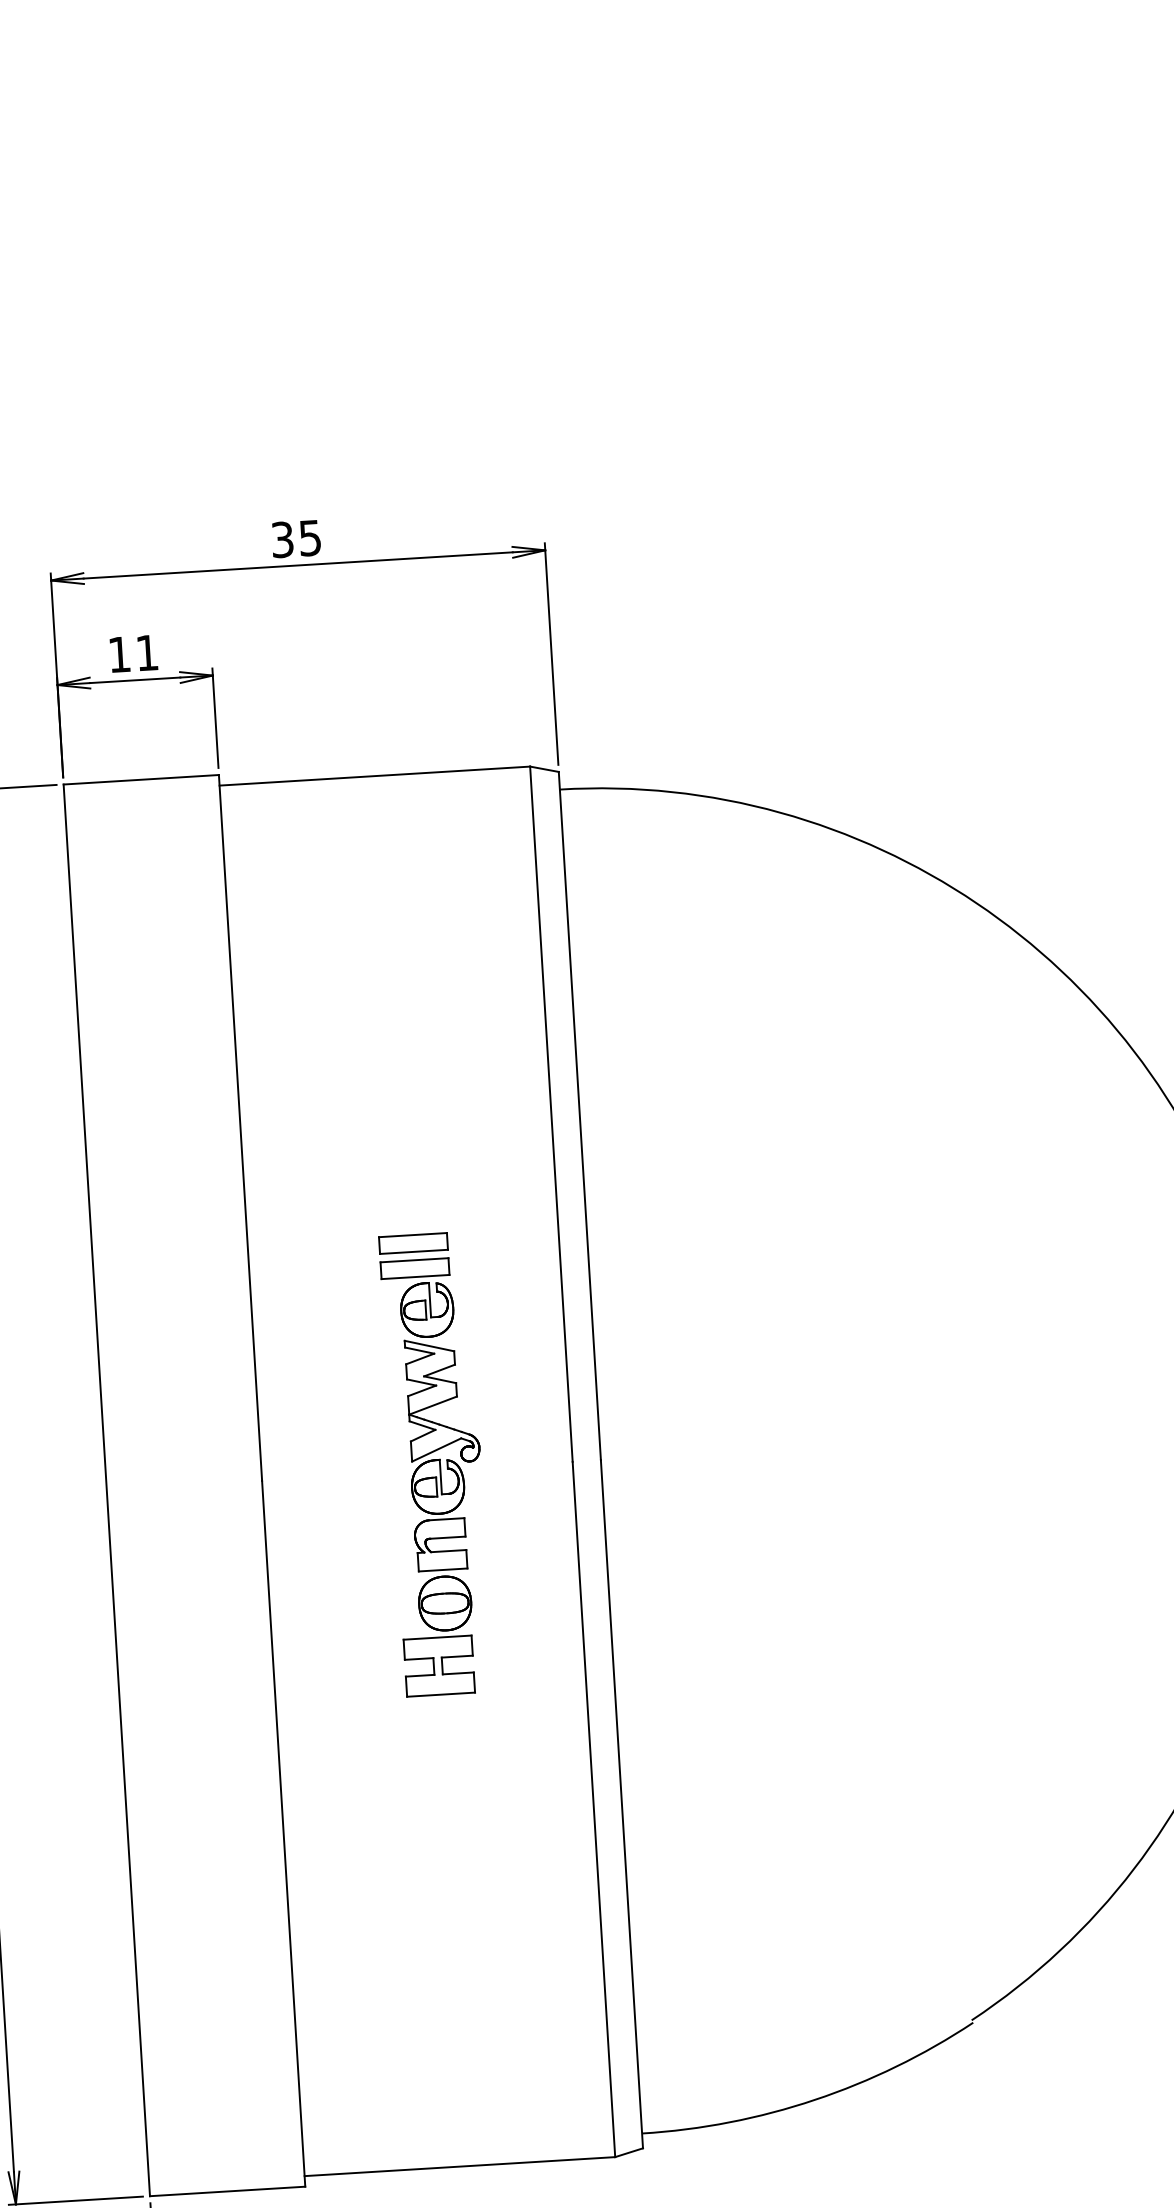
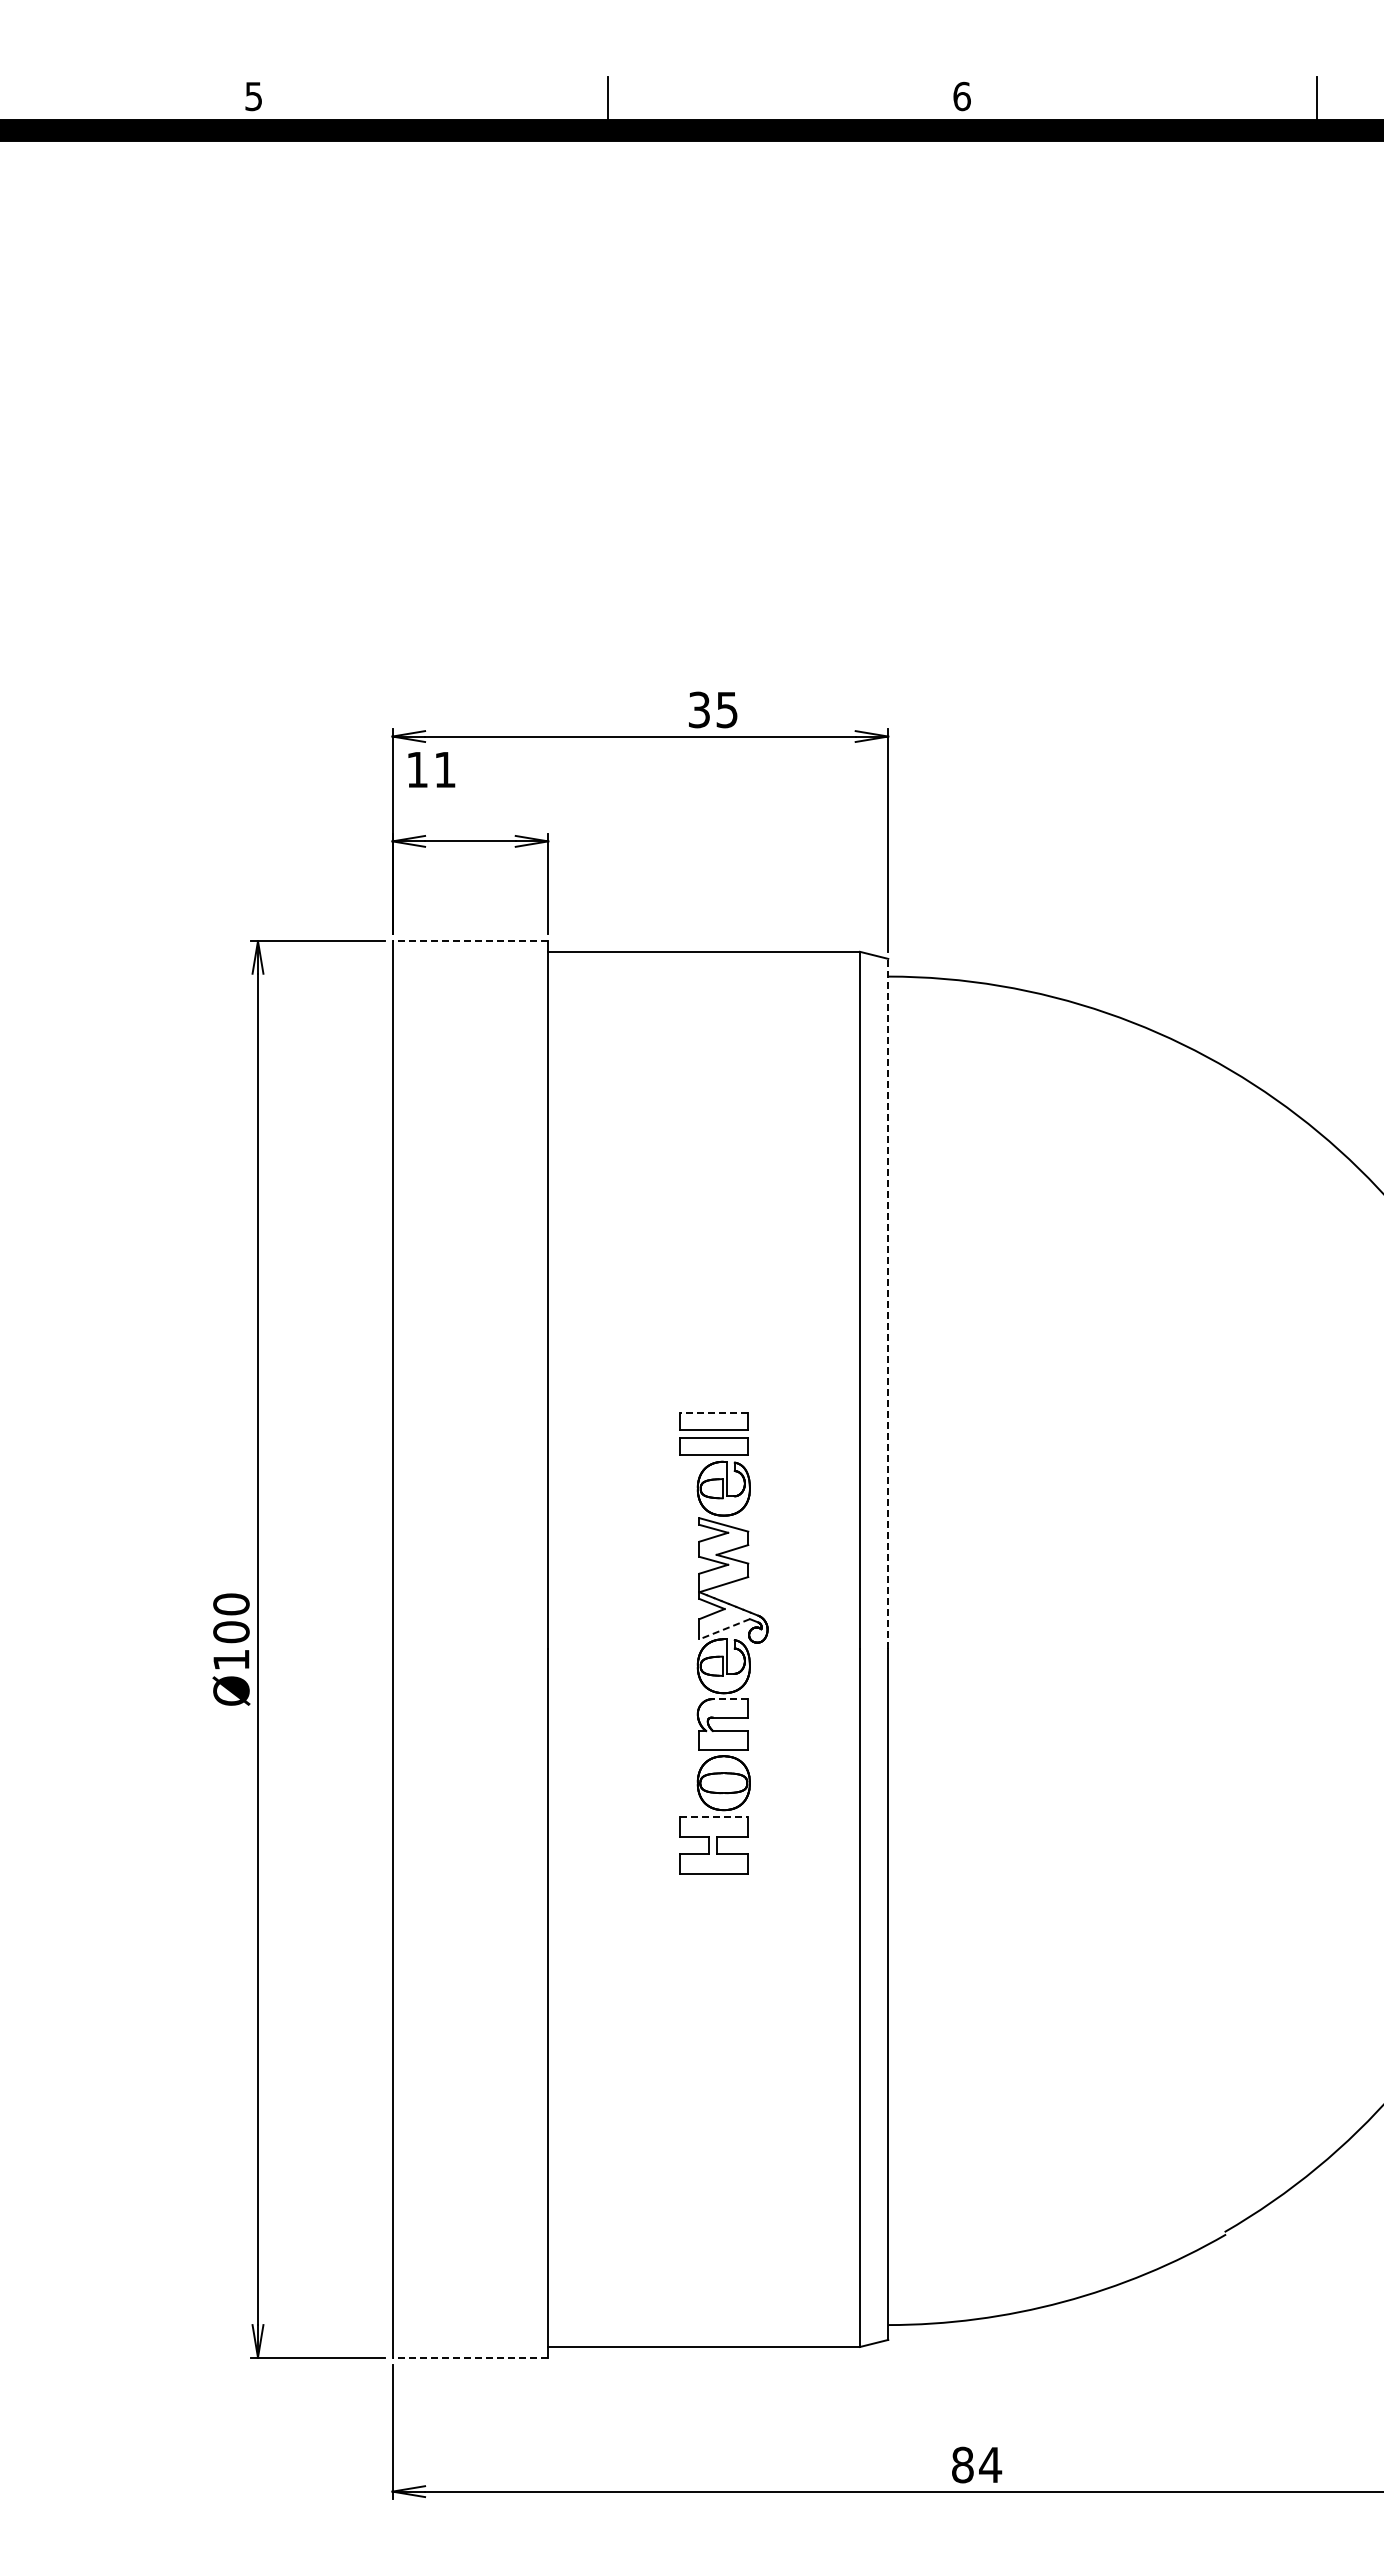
text: (296, 538) -> (713, 709), moved
text: (133, 653) -> (431, 769), moved
line: (141, 780) -> (470, 941), solid -> dashed
line: (580, 1115) -> (888, 1303), solid -> dashed
line: (412, 1234) -> (713, 1412), solid -> dashed
line: (436, 1450) -> (724, 1629), solid -> dashed
line: (446, 1519) -> (730, 1699), solid -> dashed
line: (437, 1637) -> (714, 1816), solid -> dashed
line: (227, 2191) -> (470, 2357), solid -> dashed

